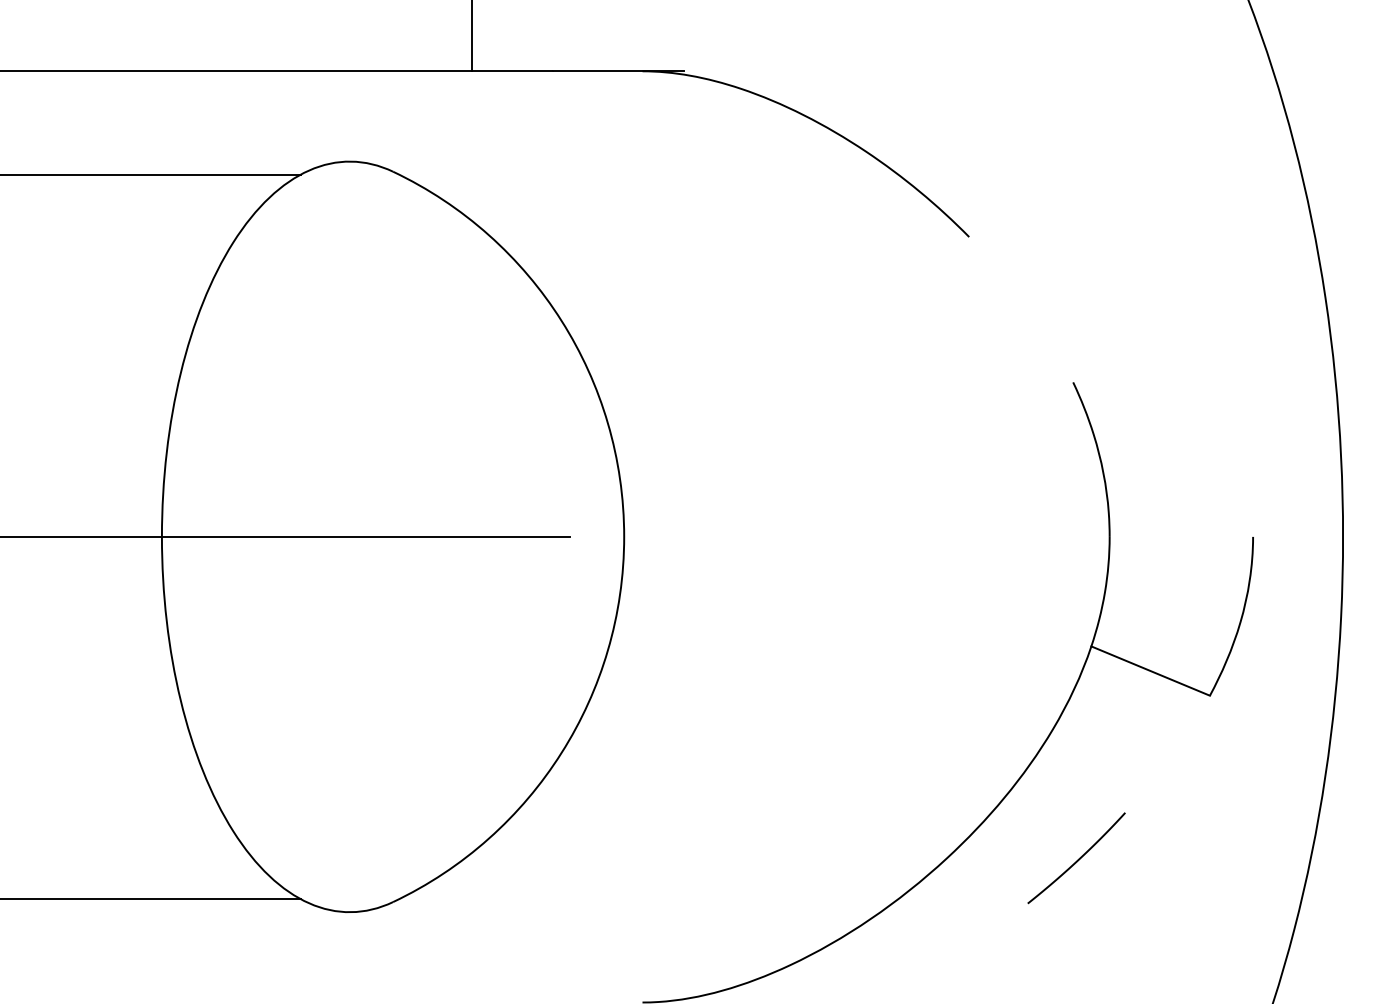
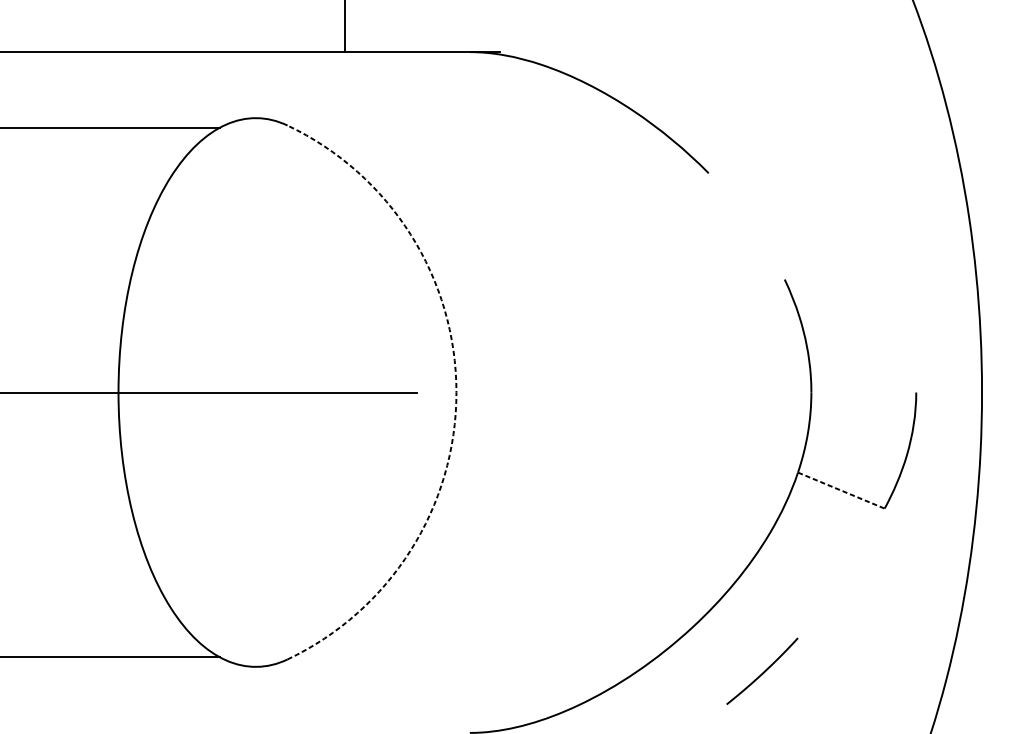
arc: (624, 536) -> (456, 392), solid -> dashed
line: (1151, 671) -> (841, 490), solid -> dashed
curve: (1077, 859) -> (763, 672), moved

